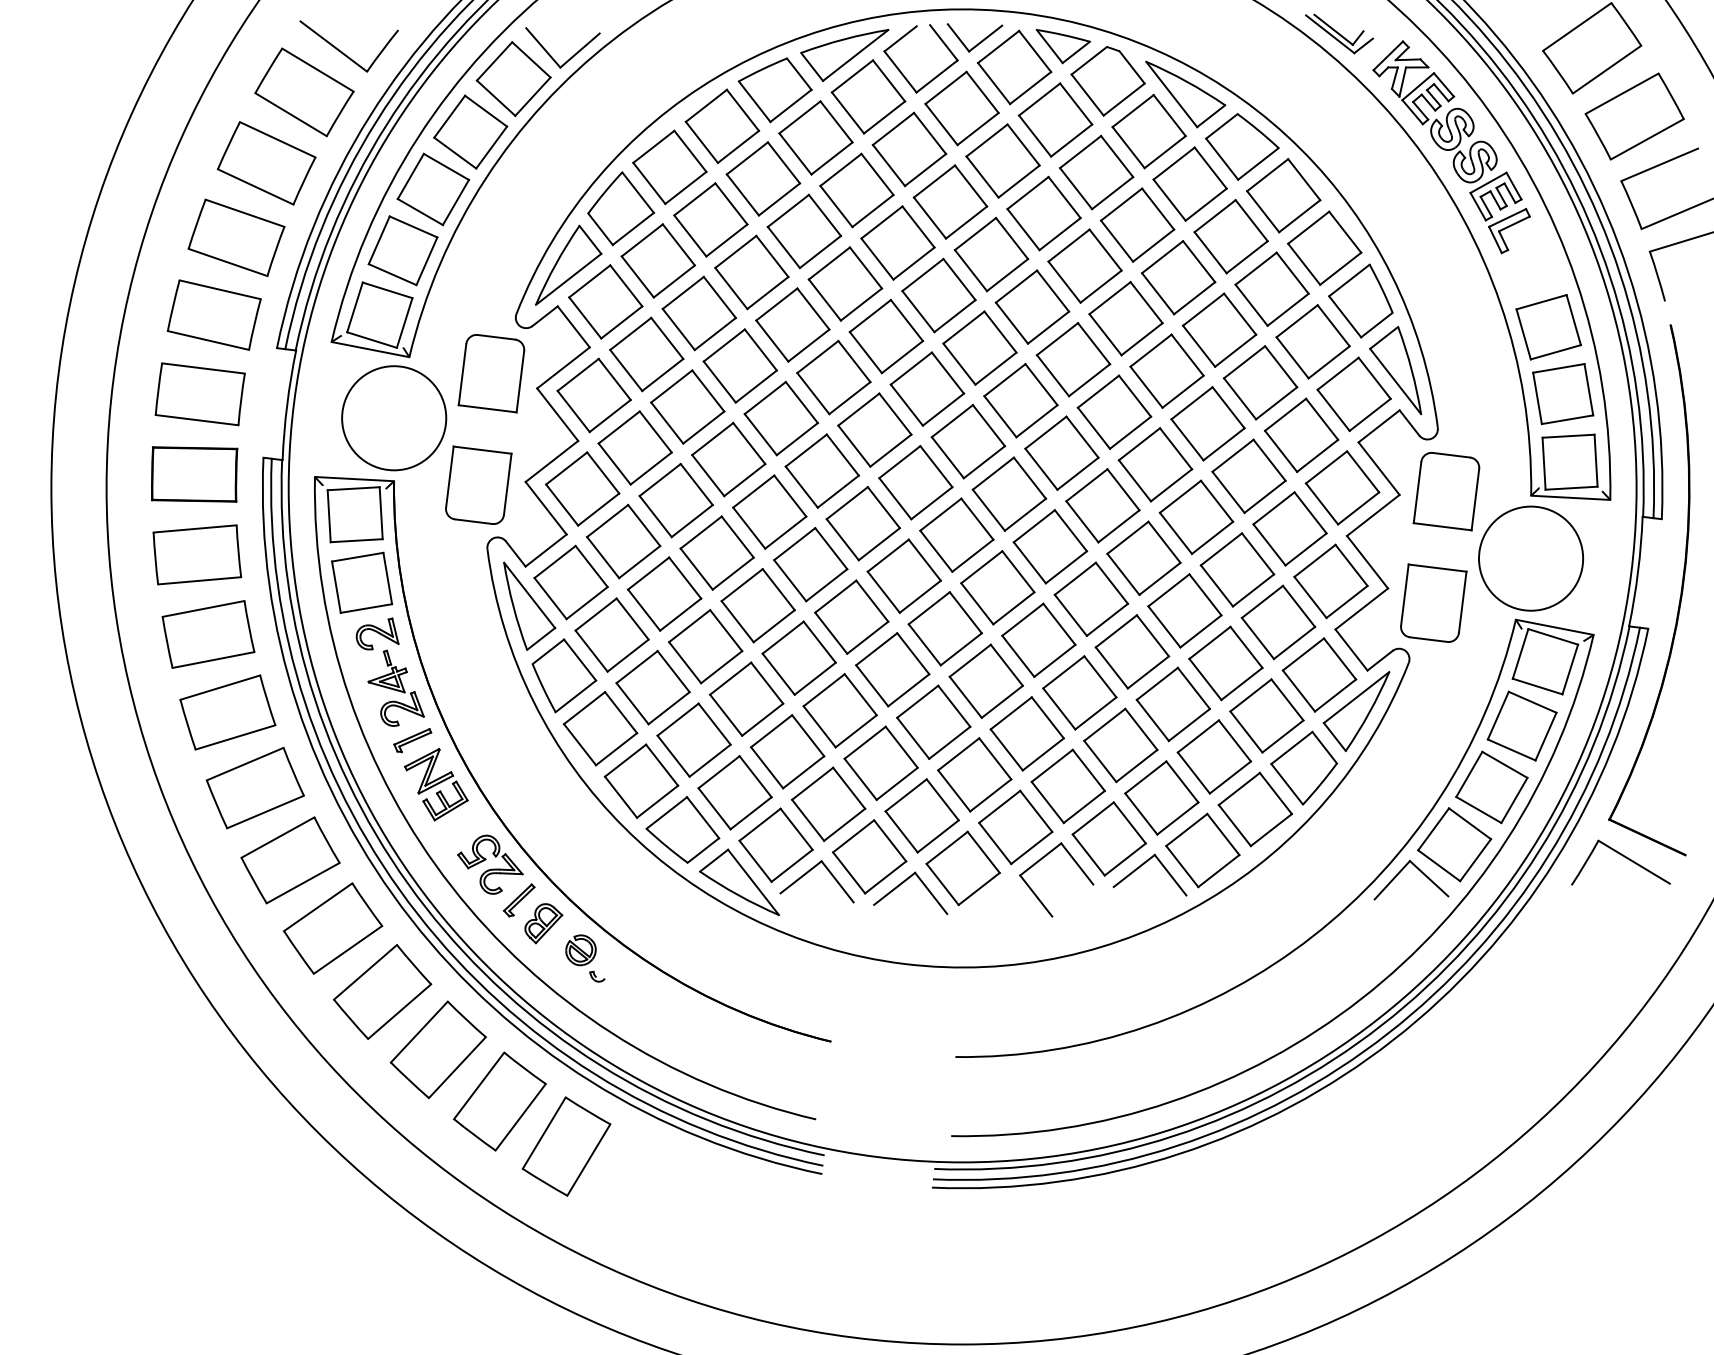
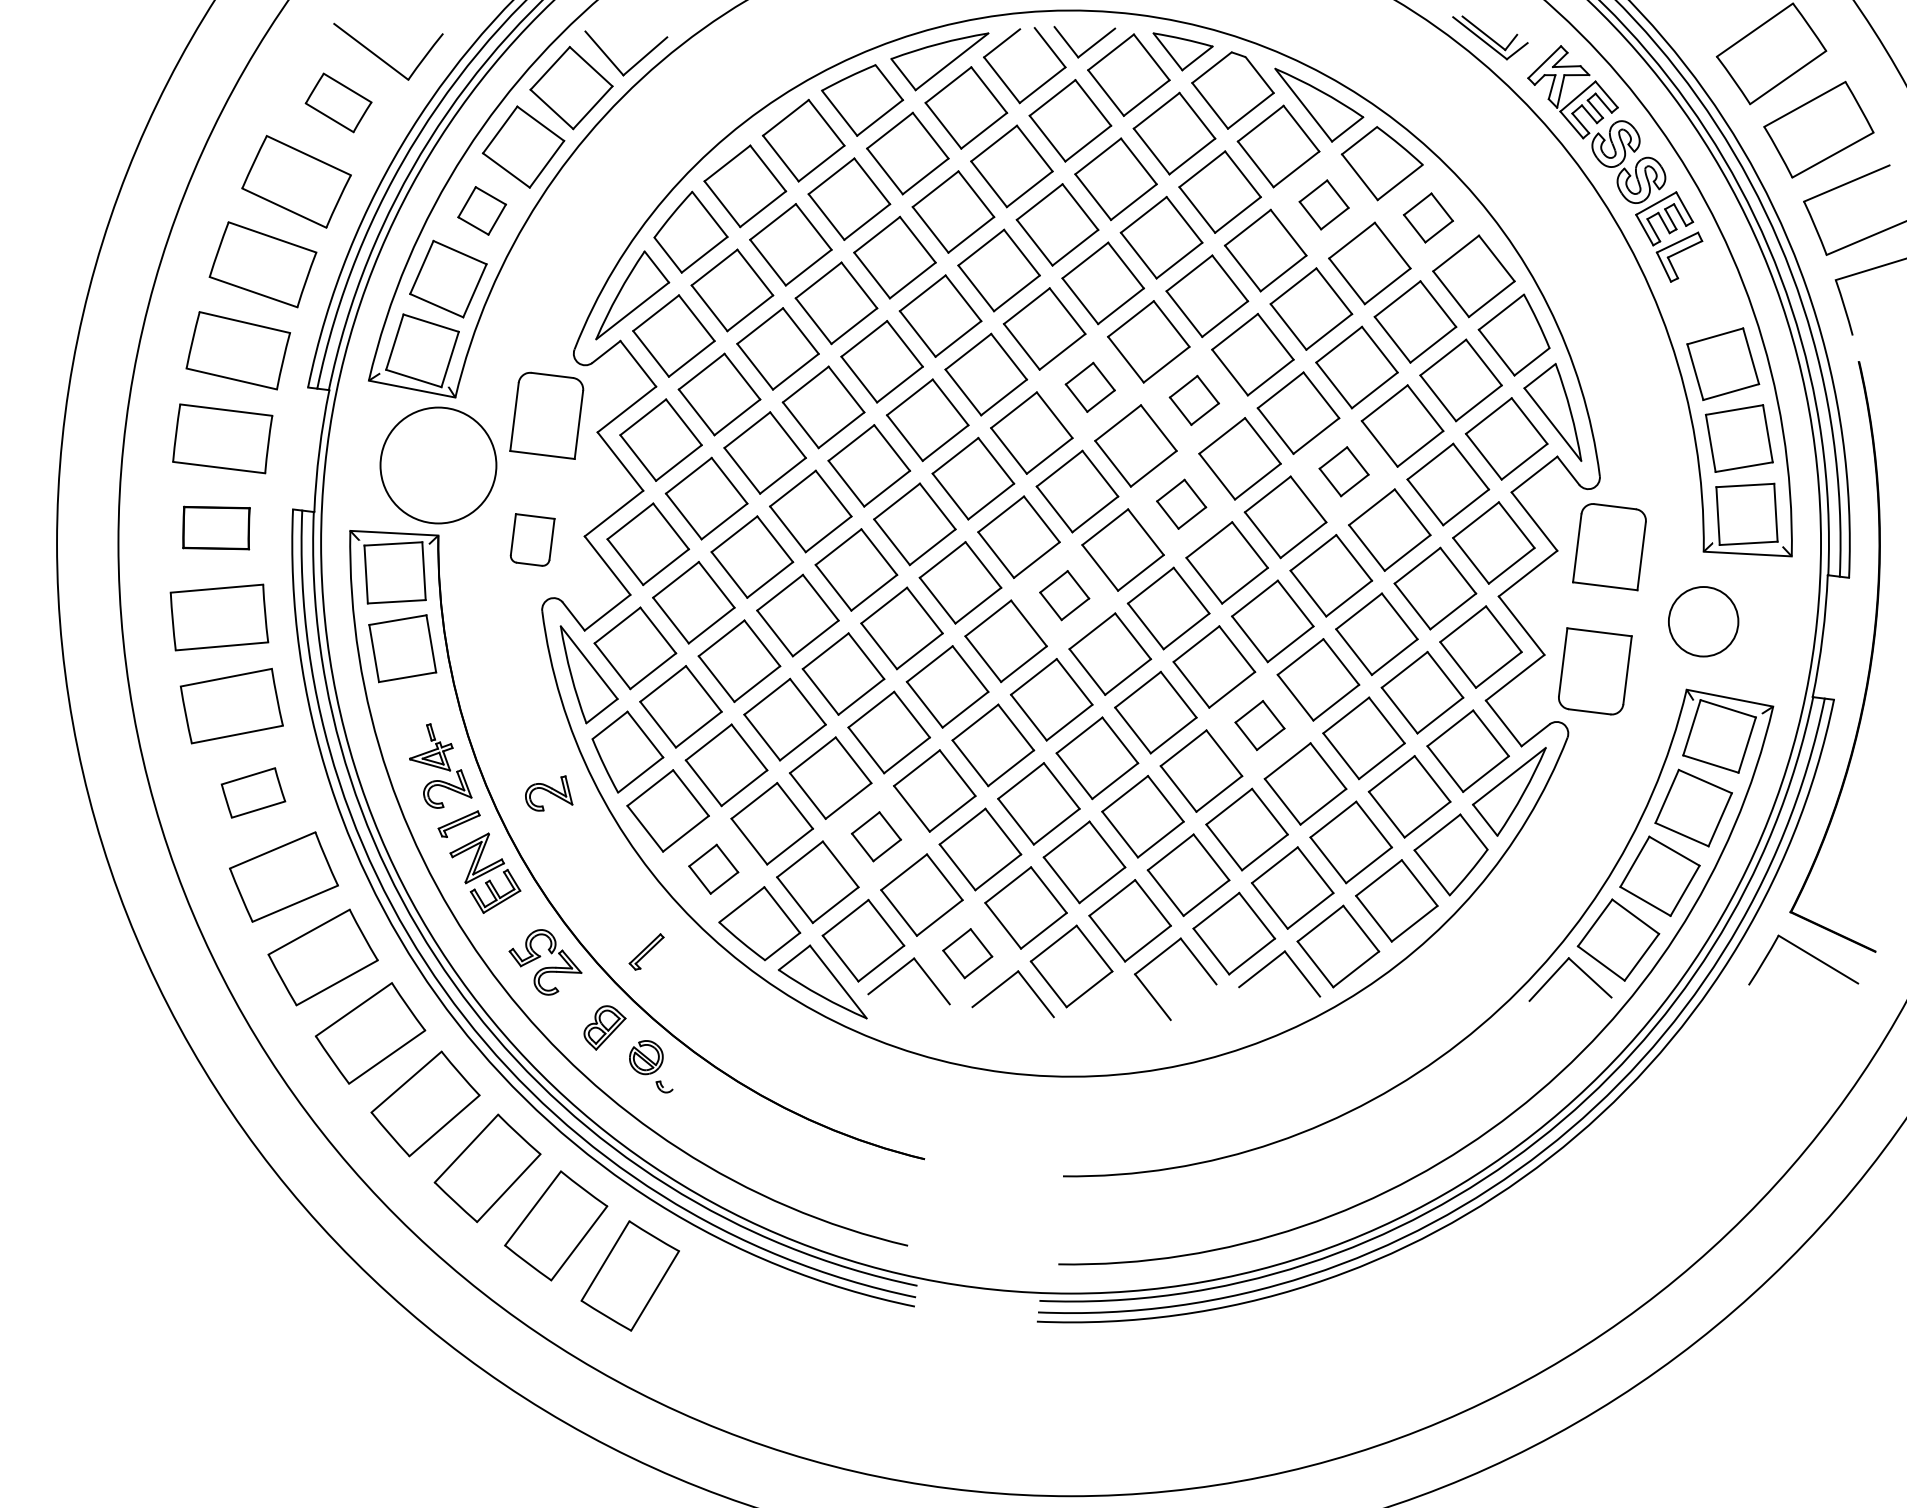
part: (304, 92) -> (338, 103), size x0.6
part: (1189, 183) -> (1323, 204), size x0.6
part: (433, 189) -> (482, 210), size x0.6
part: (1283, 195) -> (1428, 217), size x0.6
part: (979, 347) -> (1089, 386), size x0.6
part: (1073, 359) -> (1194, 400), size x0.6
part: (1207, 423) -> (1343, 471), size x0.6
part: (1061, 452) -> (1181, 503), size x0.6
part: (194, 474) -> (216, 528), size x0.7
part: (478, 484) -> (532, 539), size x0.6
part: (956, 534) -> (1064, 594), size x0.6
circle: (1531, 558) -> (1704, 621), size x0.6
part: (377, 633) -> (548, 792), moved
part: (1132, 651) -> (1260, 725), size x0.6
part: (227, 712) -> (252, 792), size x0.6
part: (787, 751) -> (876, 836), size x0.6
part: (641, 780) -> (713, 868), size x0.6
part: (869, 856) -> (967, 953), size x0.6
part: (519, 900) -> (646, 952), moved

